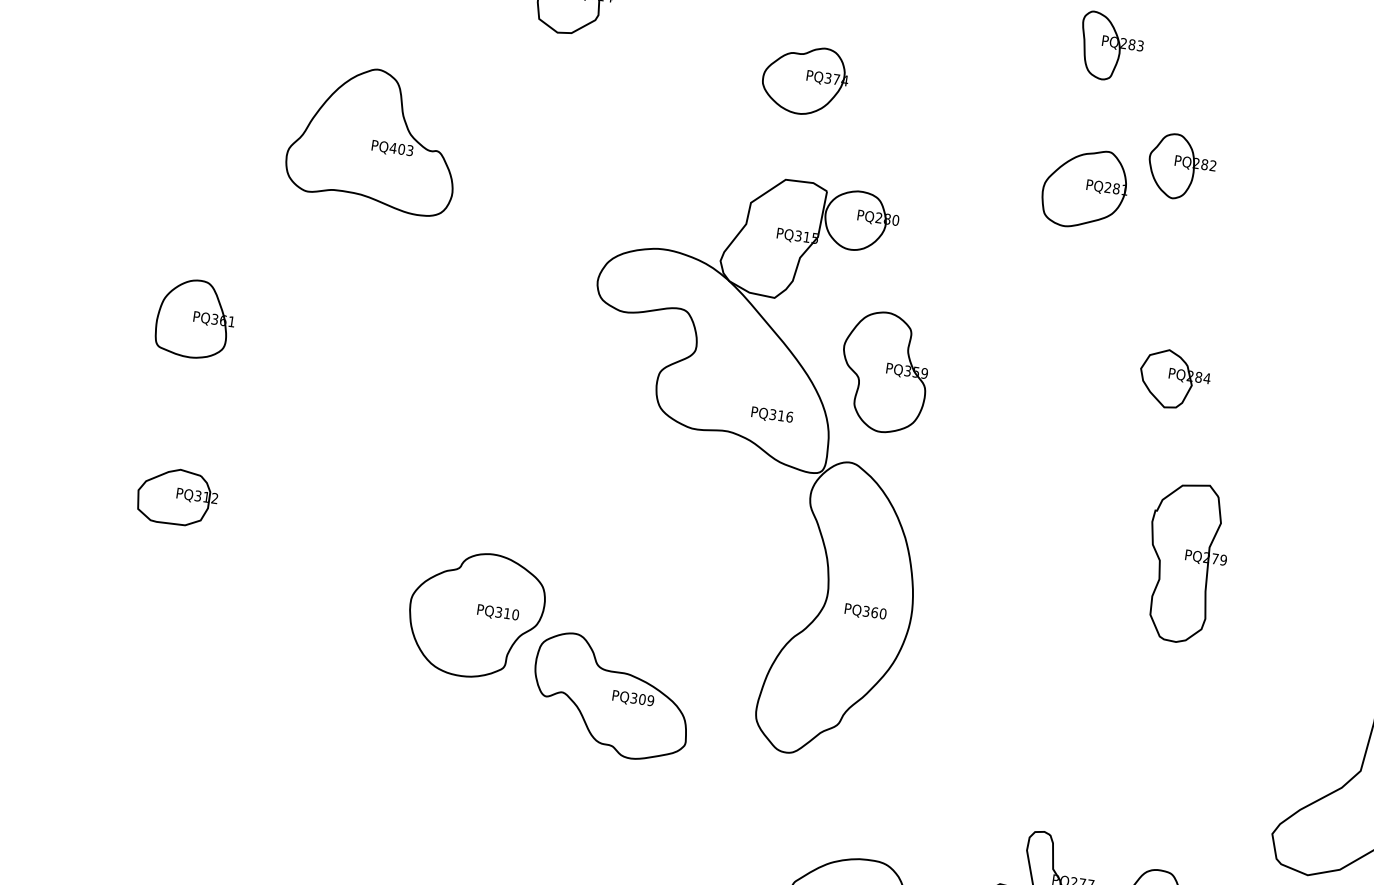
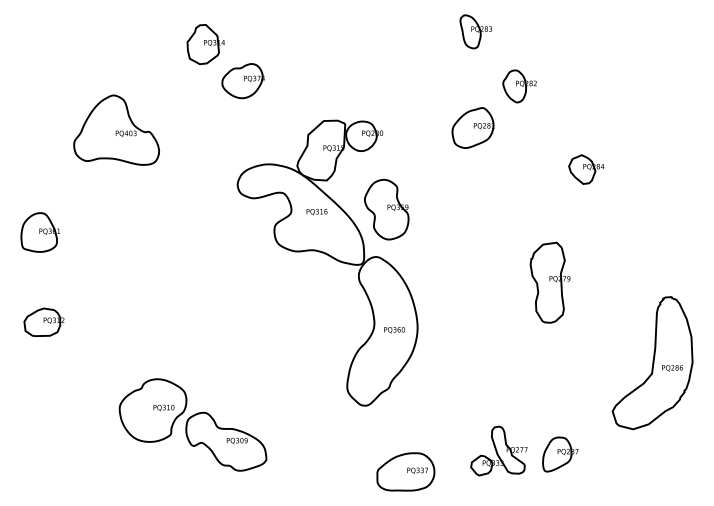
part: (803, 80) -> (242, 81), moved
part: (1083, 187) -> (472, 127), moved
part: (1174, 379) -> (586, 169), moved
text: (771, 416) -> (316, 212), moved
part: (549, 653) -> (192, 424), moved

